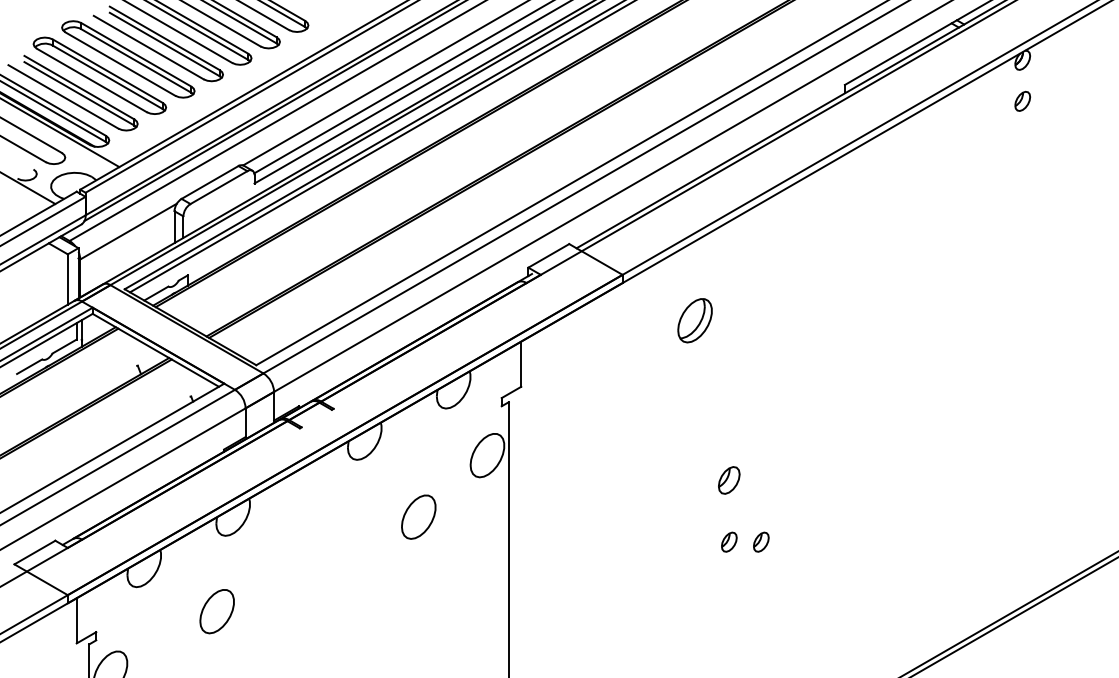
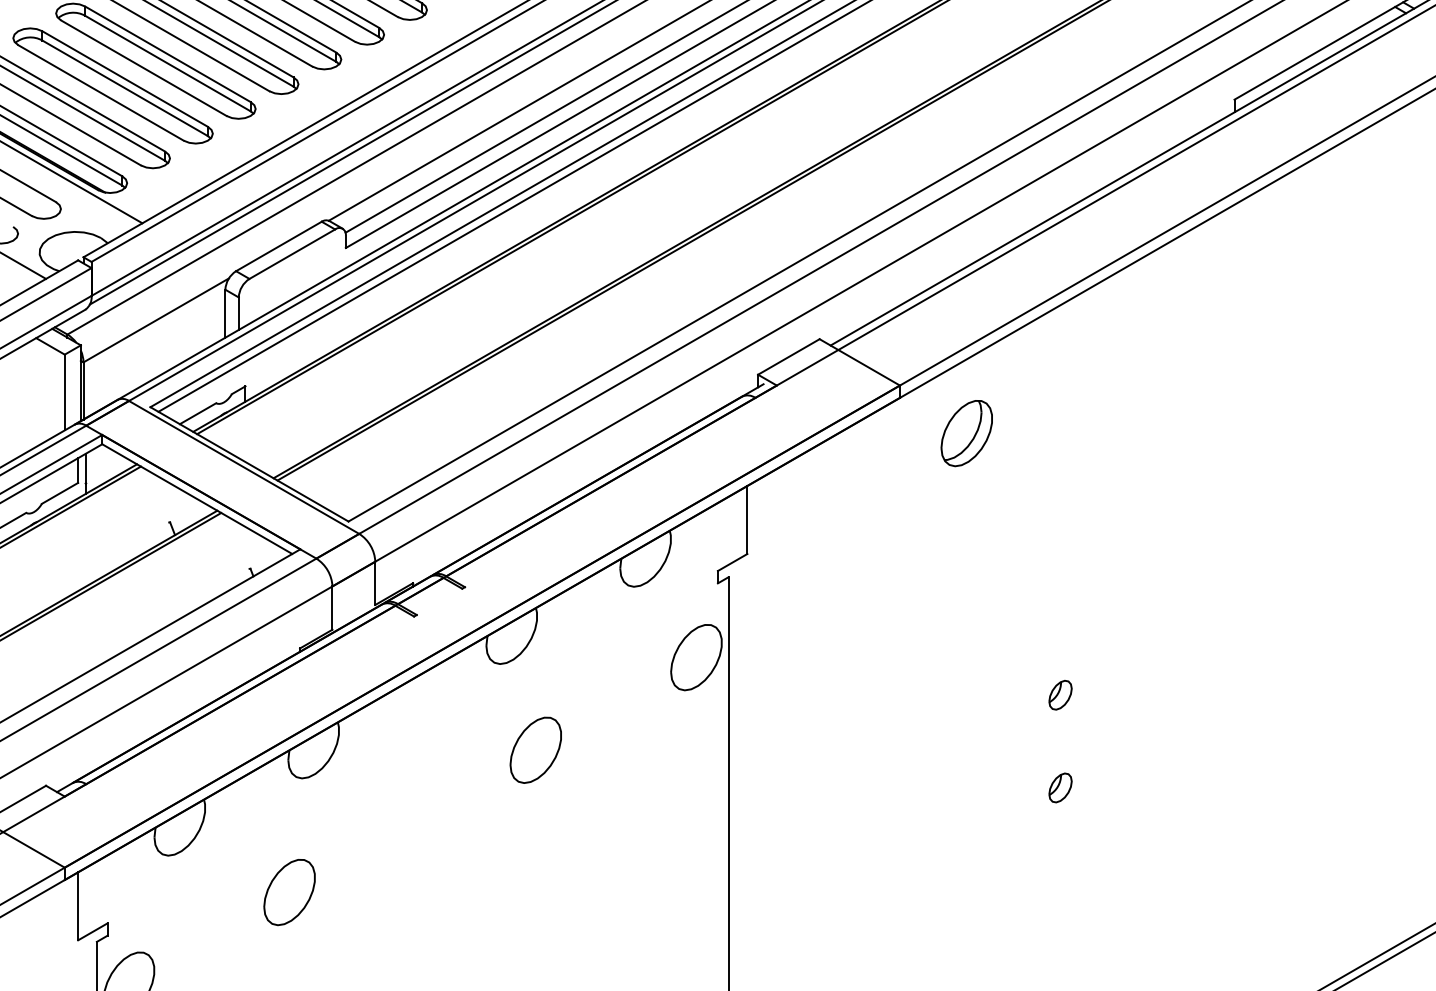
part: (694, 320) -> (965, 433), moved
part: (729, 480) -> (1060, 695), size x0.71
part: (418, 516) -> (535, 749), moved
part: (761, 541) -> (1108, 786), removed

